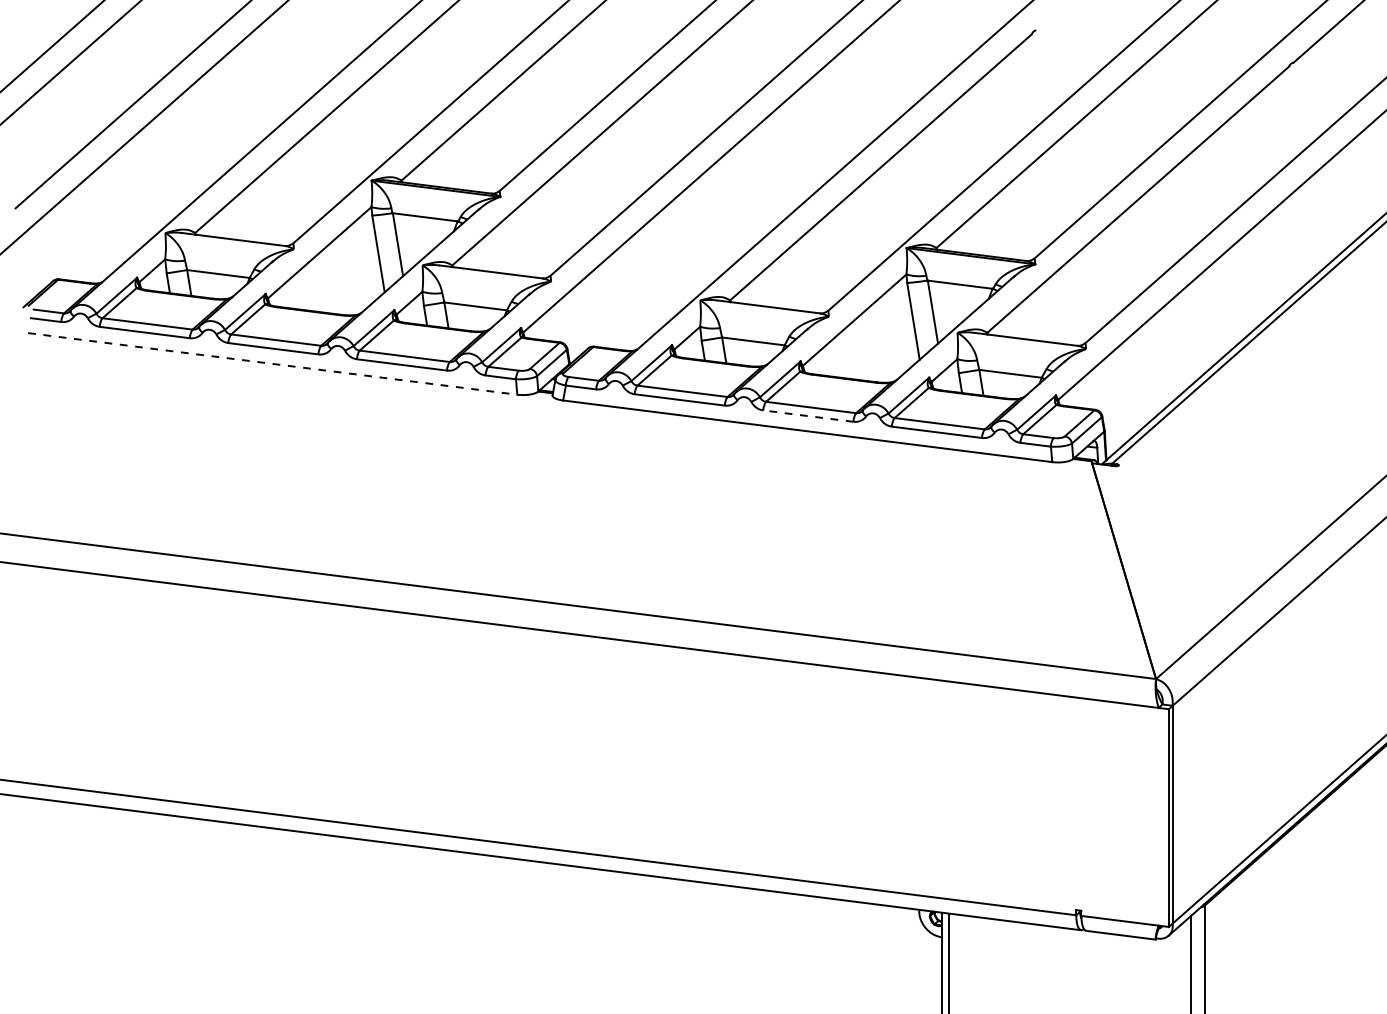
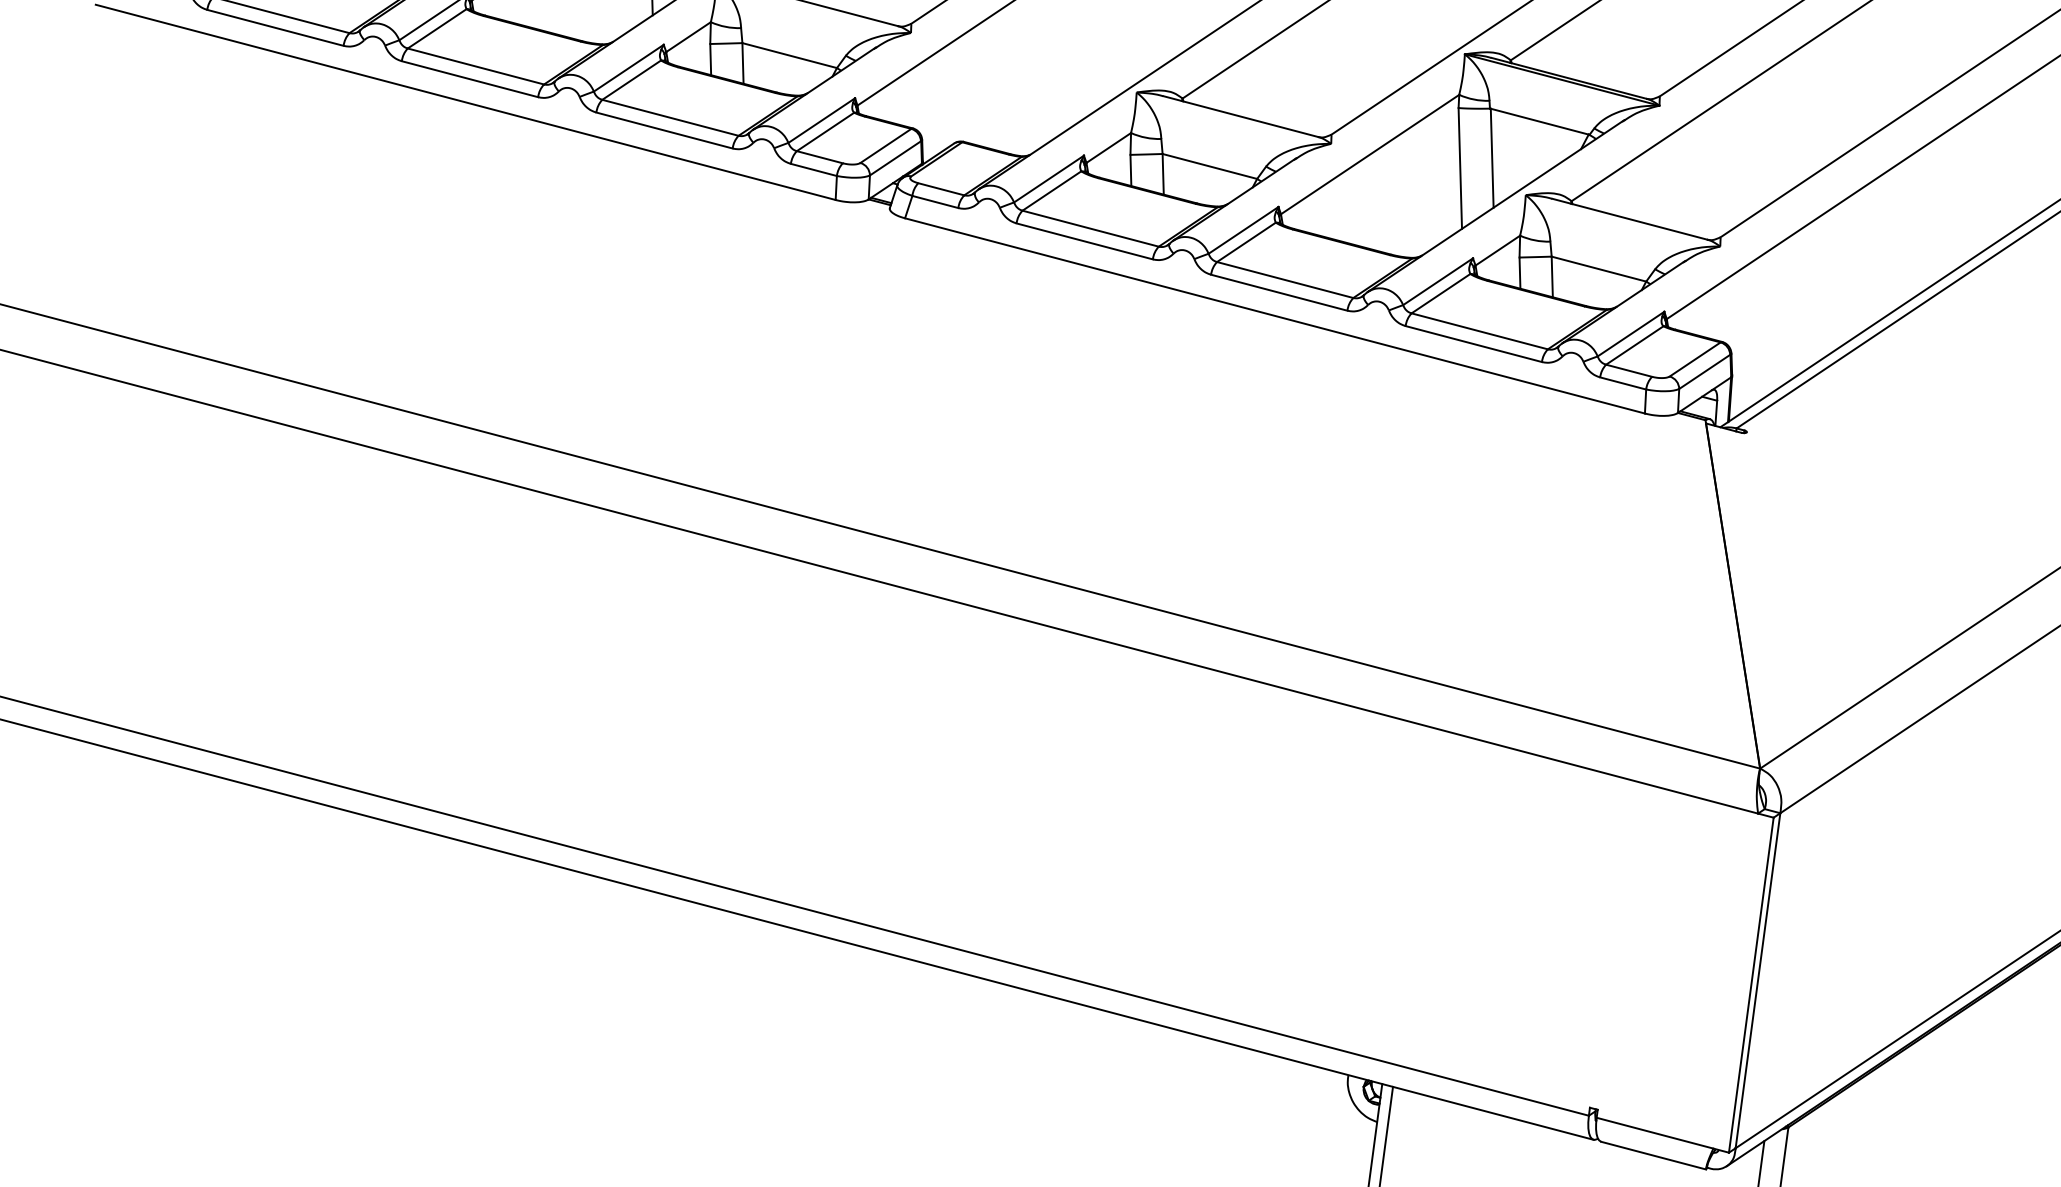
line: (273, 363) -> (466, 101), dashed -> solid
line: (807, 416) -> (1277, 293), dashed -> solid

